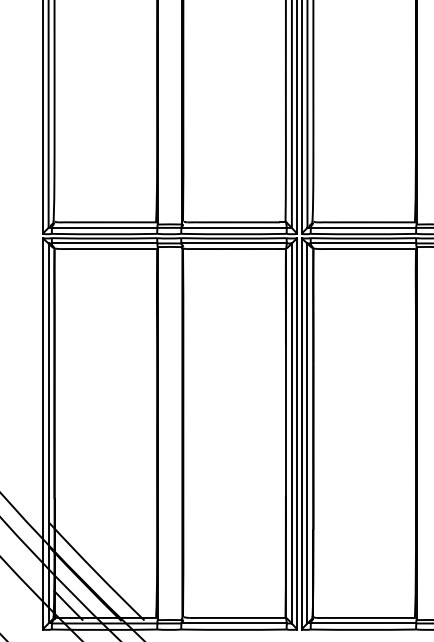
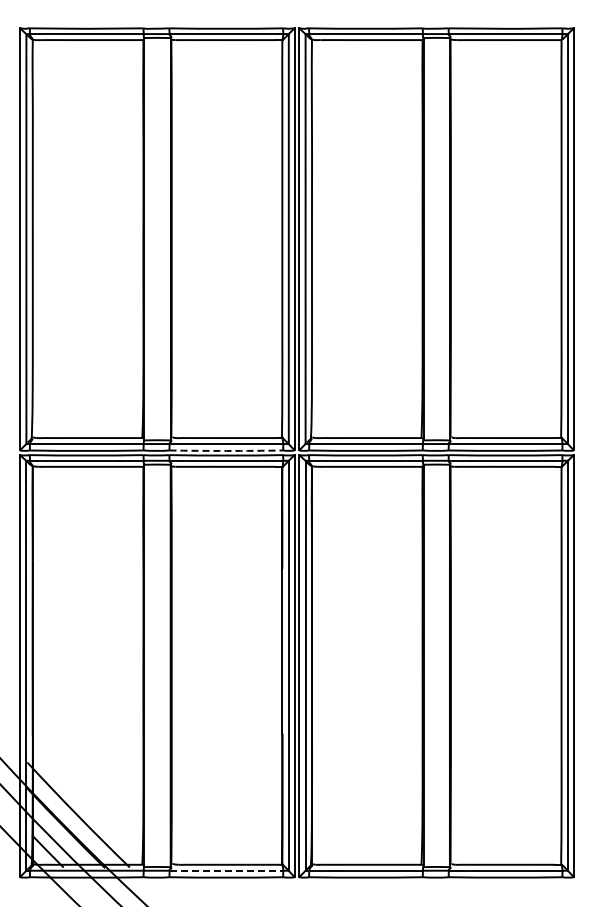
arc: (234, 233) -> (226, 450), solid -> dashed
line: (234, 623) -> (226, 870), solid -> dashed

